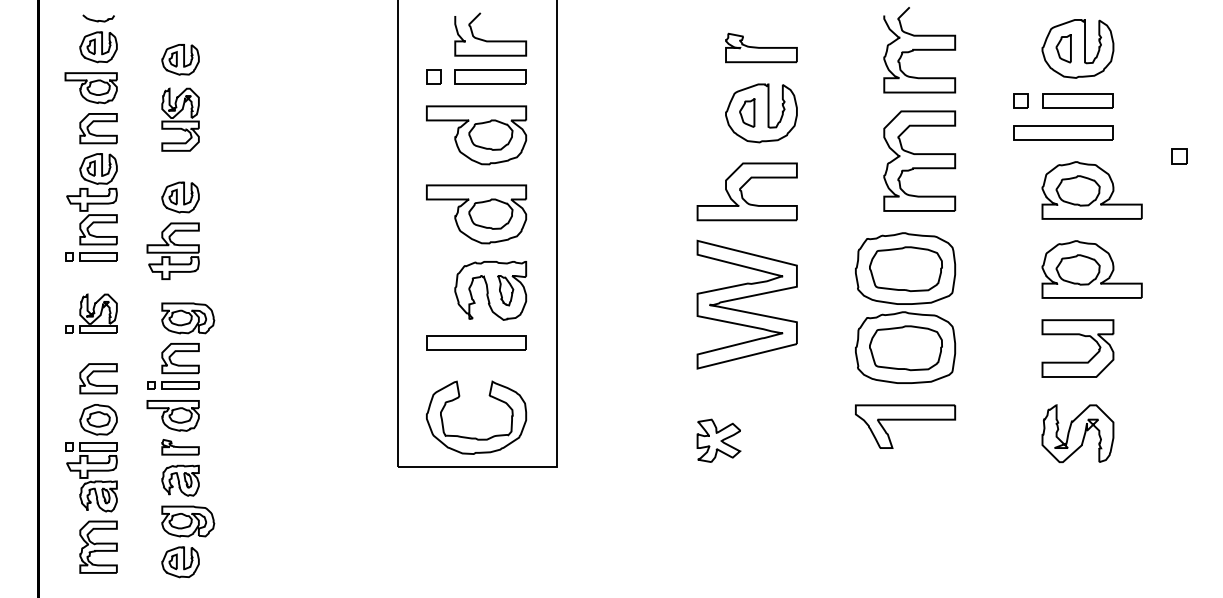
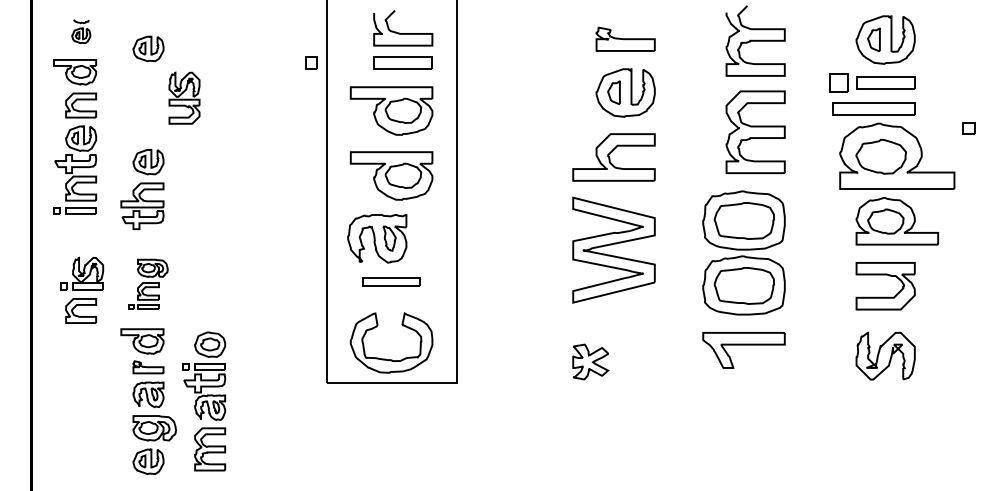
part: (99, 38) -> (81, 31), size x0.6
part: (433, 76) -> (311, 62), moved
part: (1020, 100) -> (838, 82), size x1.6
part: (180, 118) -> (184, 97), moved
part: (1092, 190) -> (897, 156), size x1.4
part: (490, 290) -> (377, 238), moved
part: (91, 313) -> (82, 273), moved
part: (476, 342) -> (391, 281), size x0.7
part: (180, 346) -> (148, 284), size x0.7
part: (91, 488) -> (204, 401), moved

